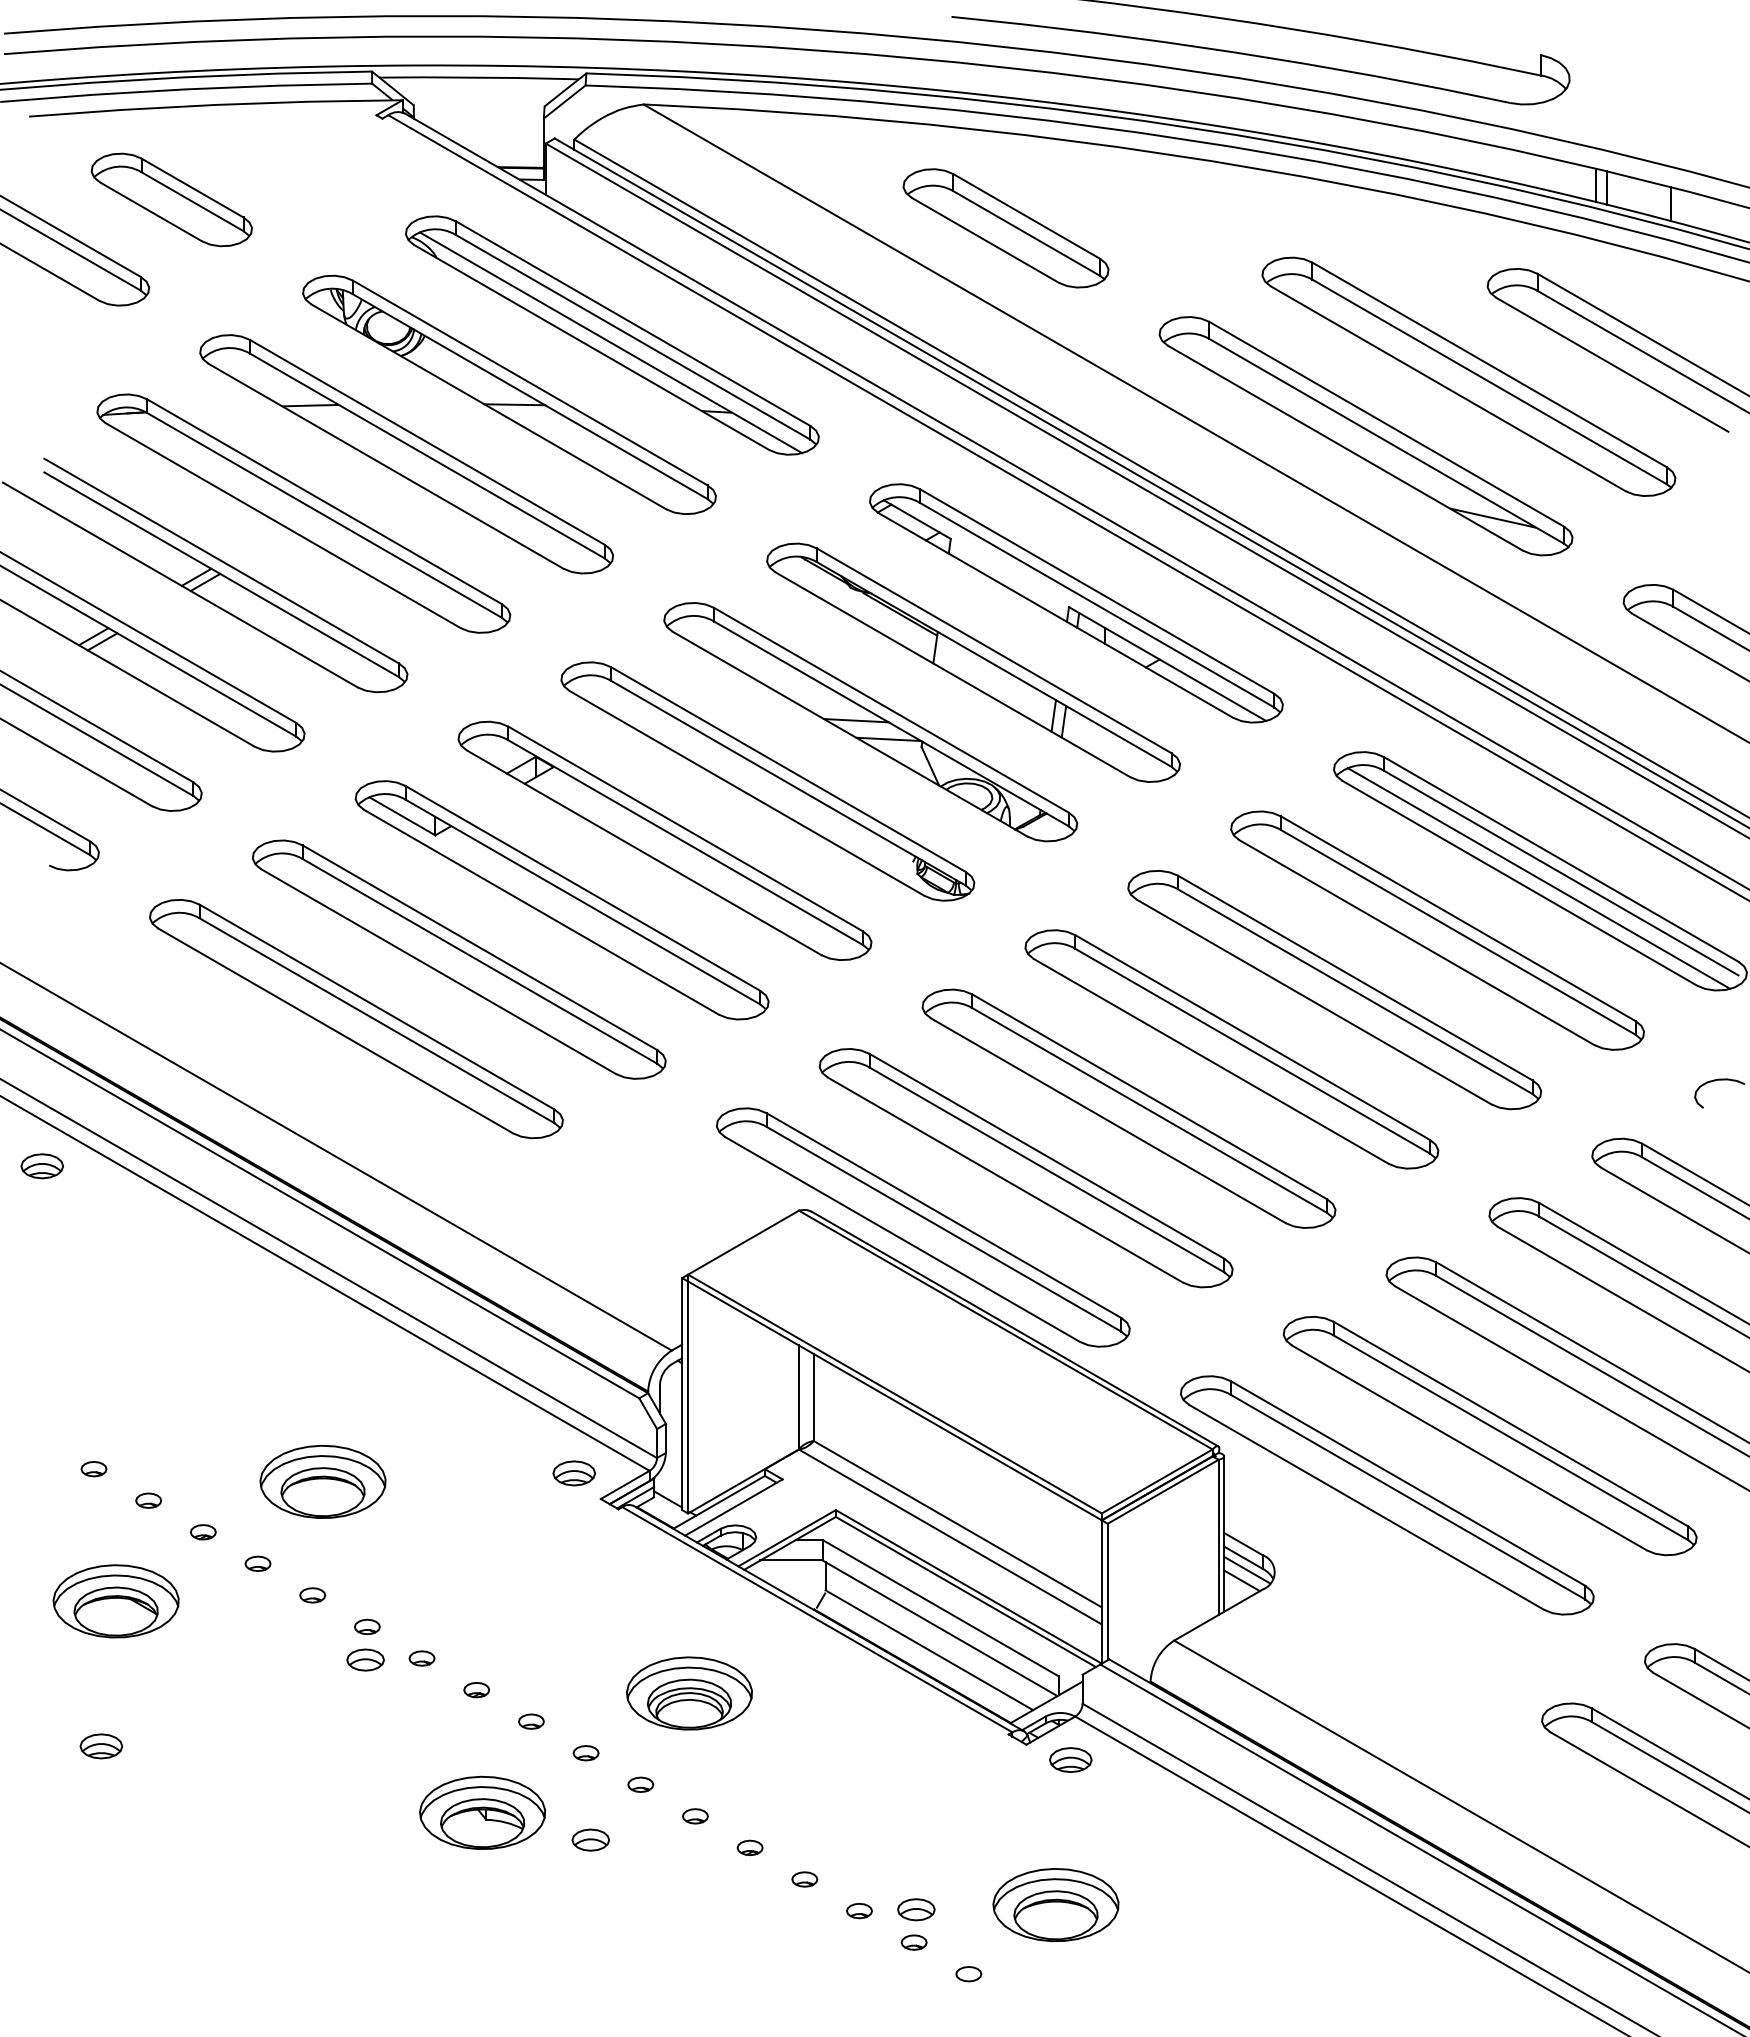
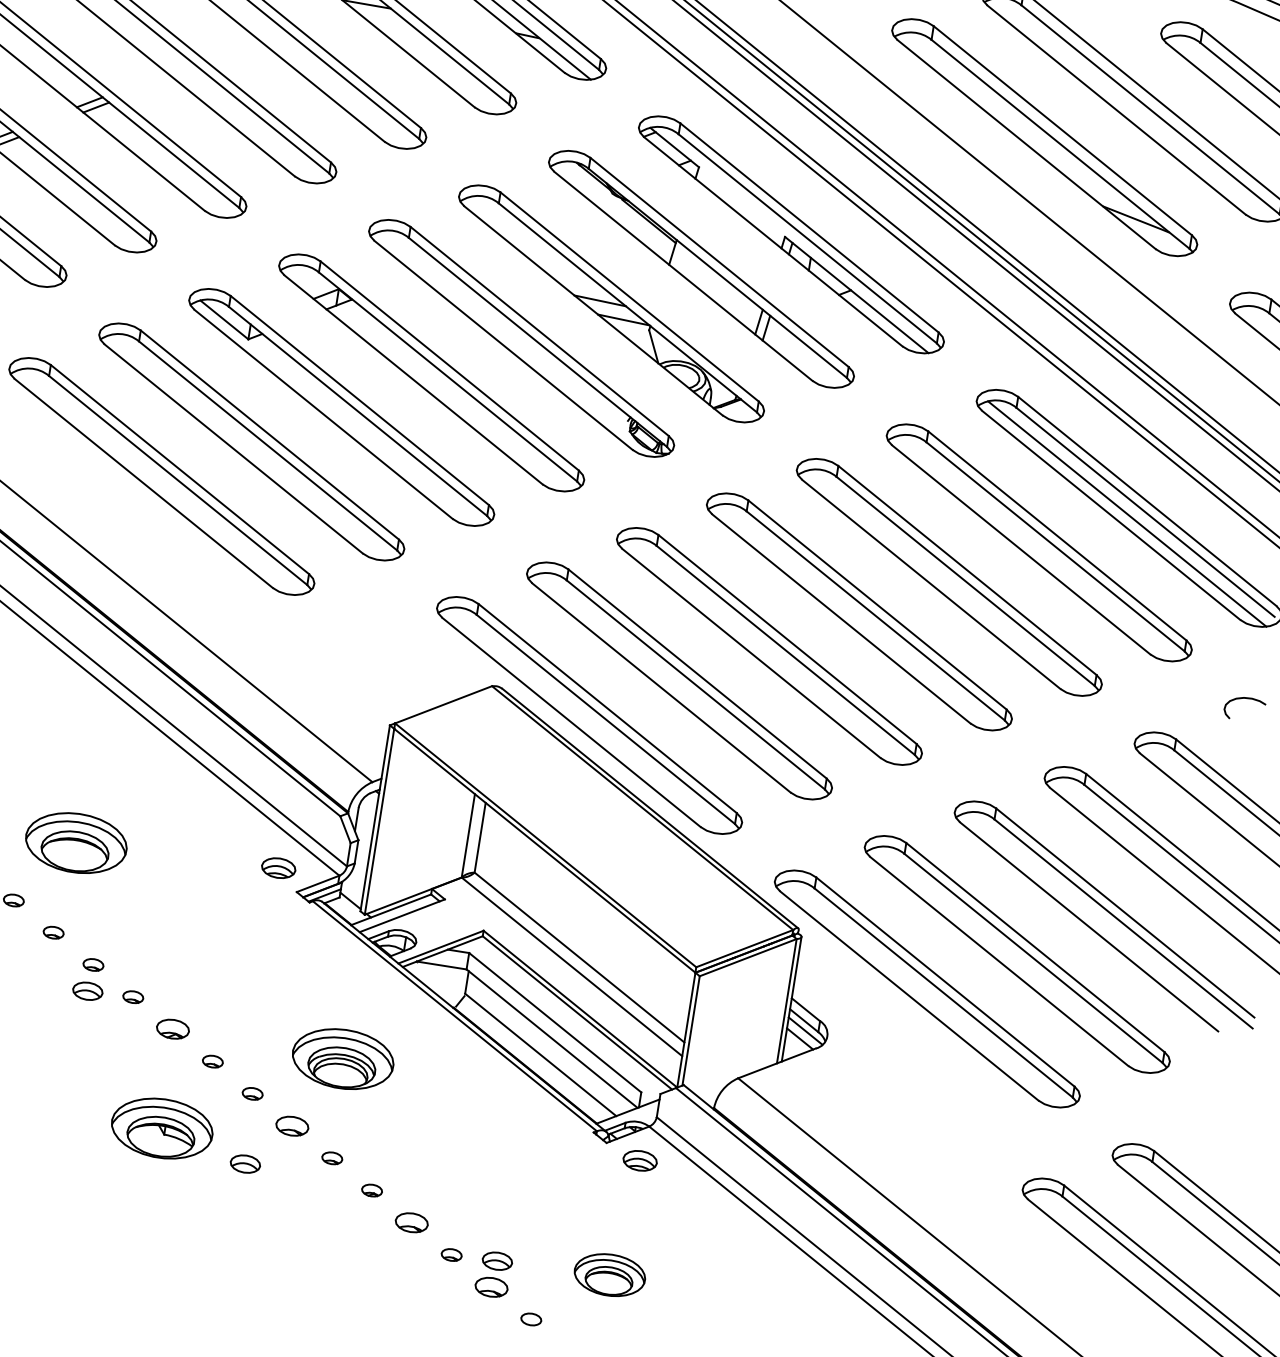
part: (476, 1690) -> (172, 1029), size x1.6
part: (640, 1784) -> (292, 1125), size x1.6
part: (804, 1879) -> (411, 1222), size x1.6
part: (1055, 1904) -> (609, 1274), size x0.7
part: (913, 1942) -> (490, 1287), size x1.6

